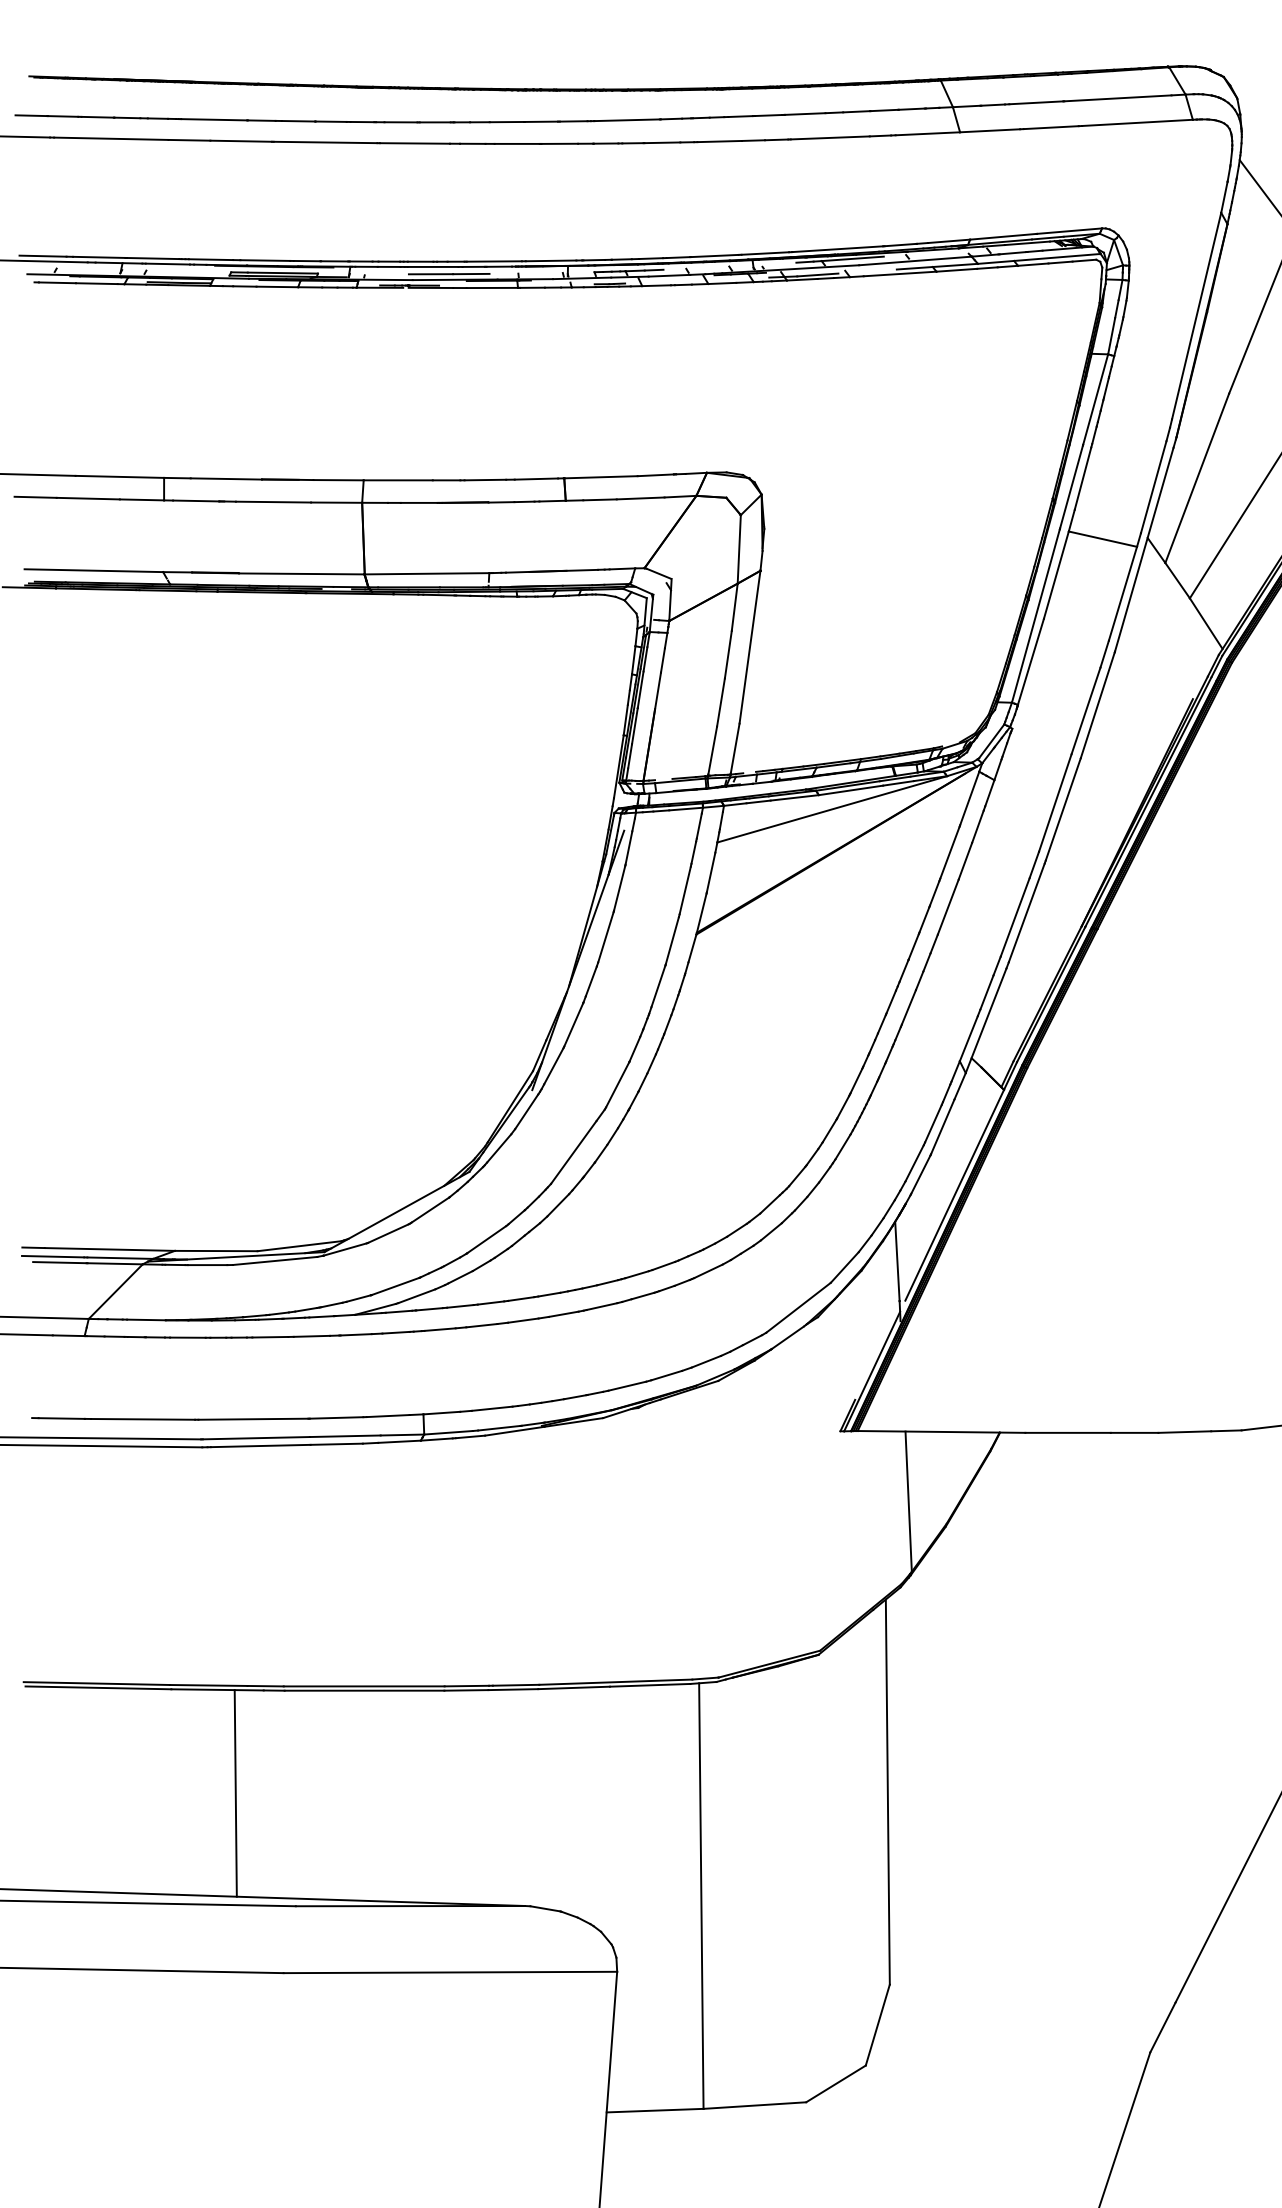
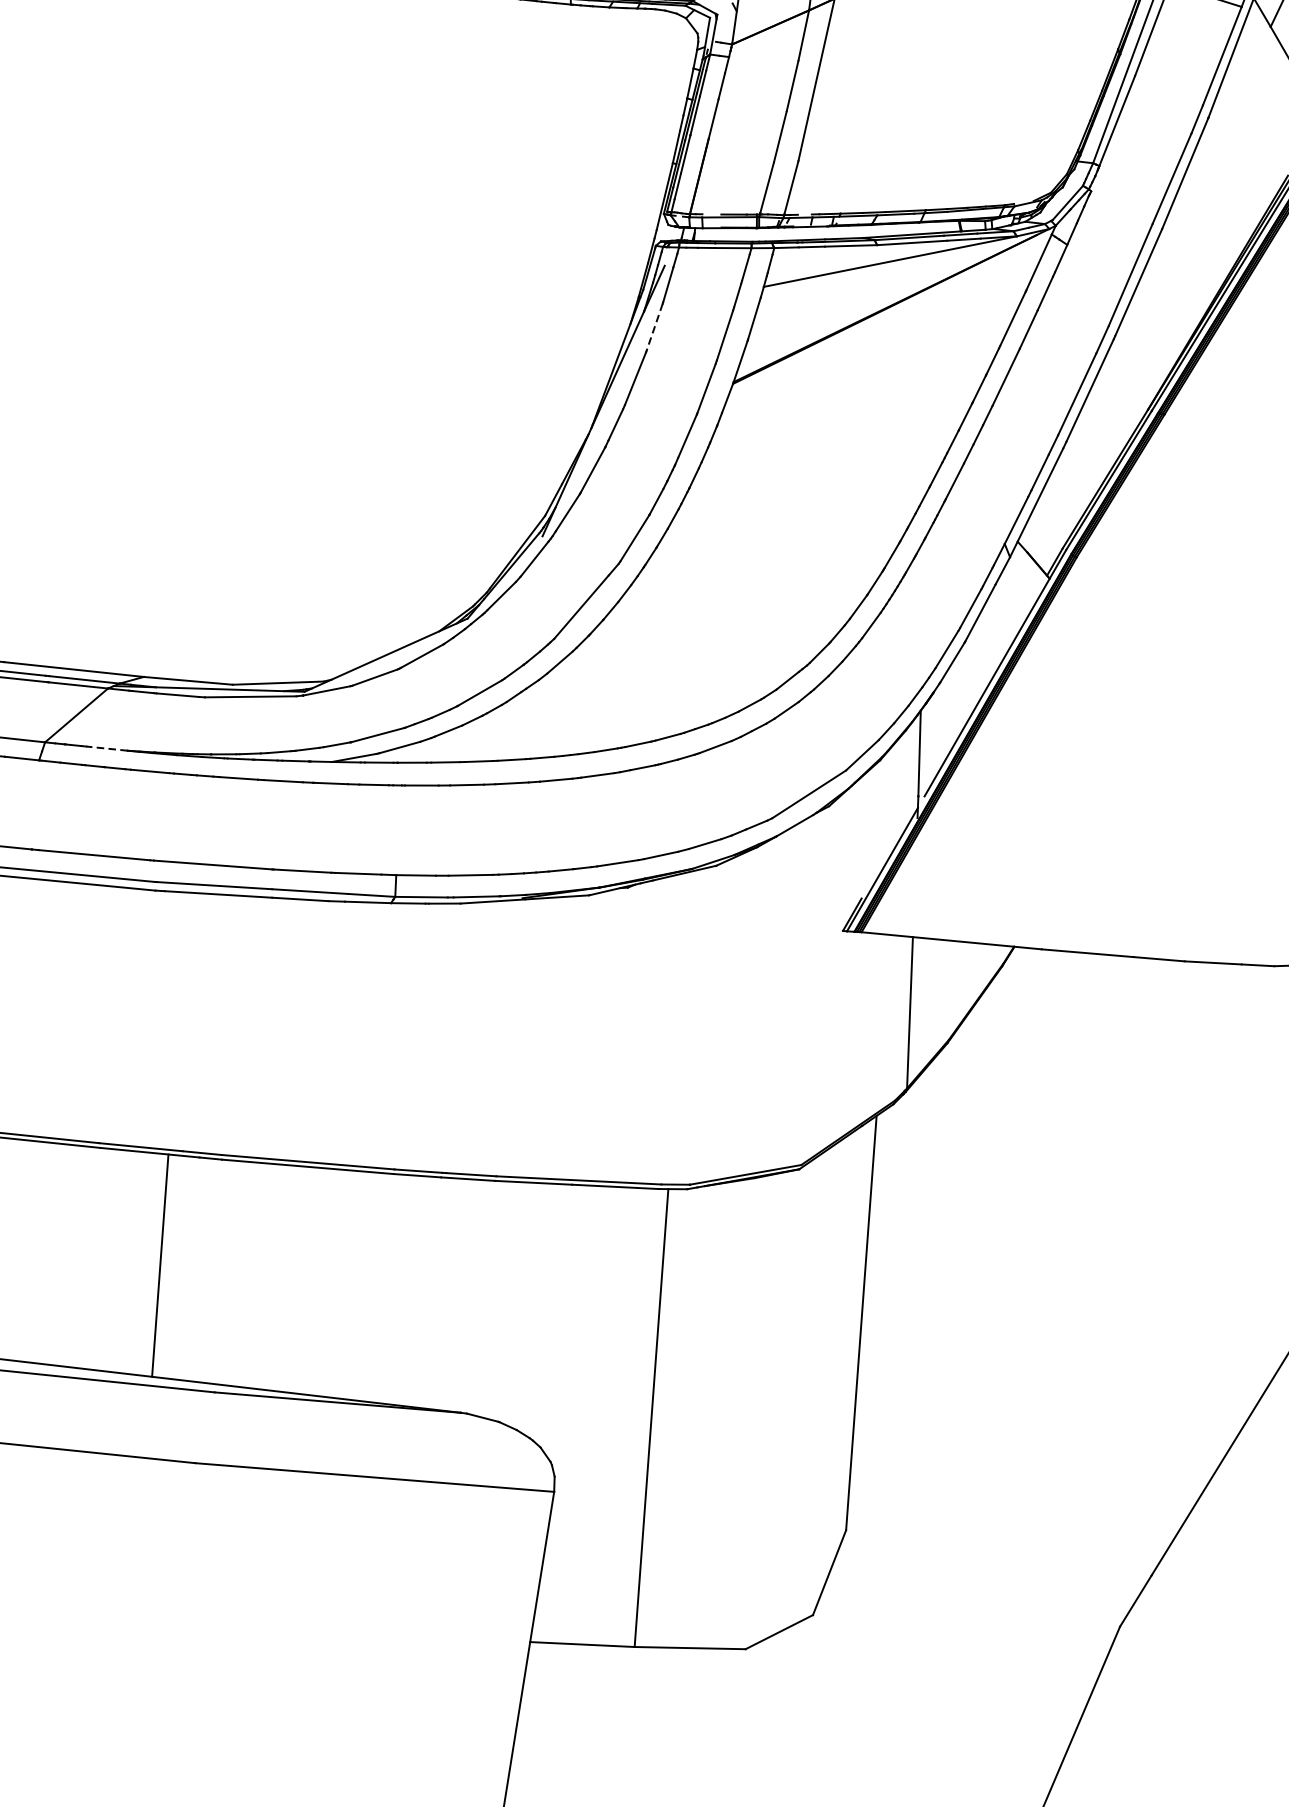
line: (619, 888) -> (654, 327), solid -> dashed
line: (145, 1319) -> (106, 748), solid -> dashed

